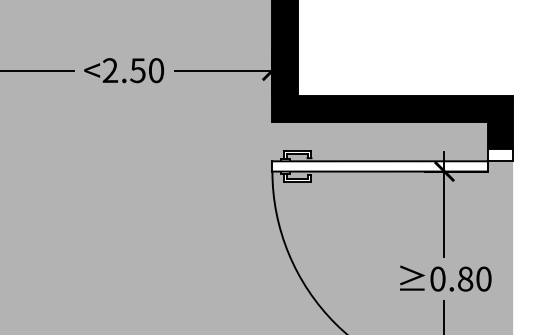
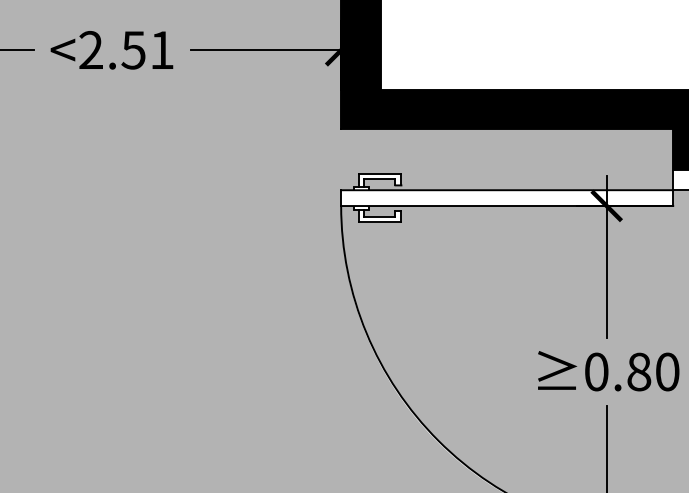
text: (156, 70) -> (162, 50), <2.50 -> <2.51

